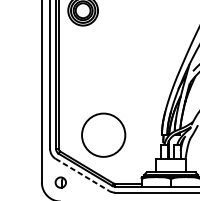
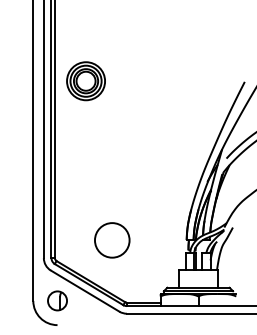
circle: (103, 135) -> (111, 240), size x0.62
line: (82, 175) -> (85, 291), dashed -> solid
part: (60, 182) -> (57, 300), size x1.43

